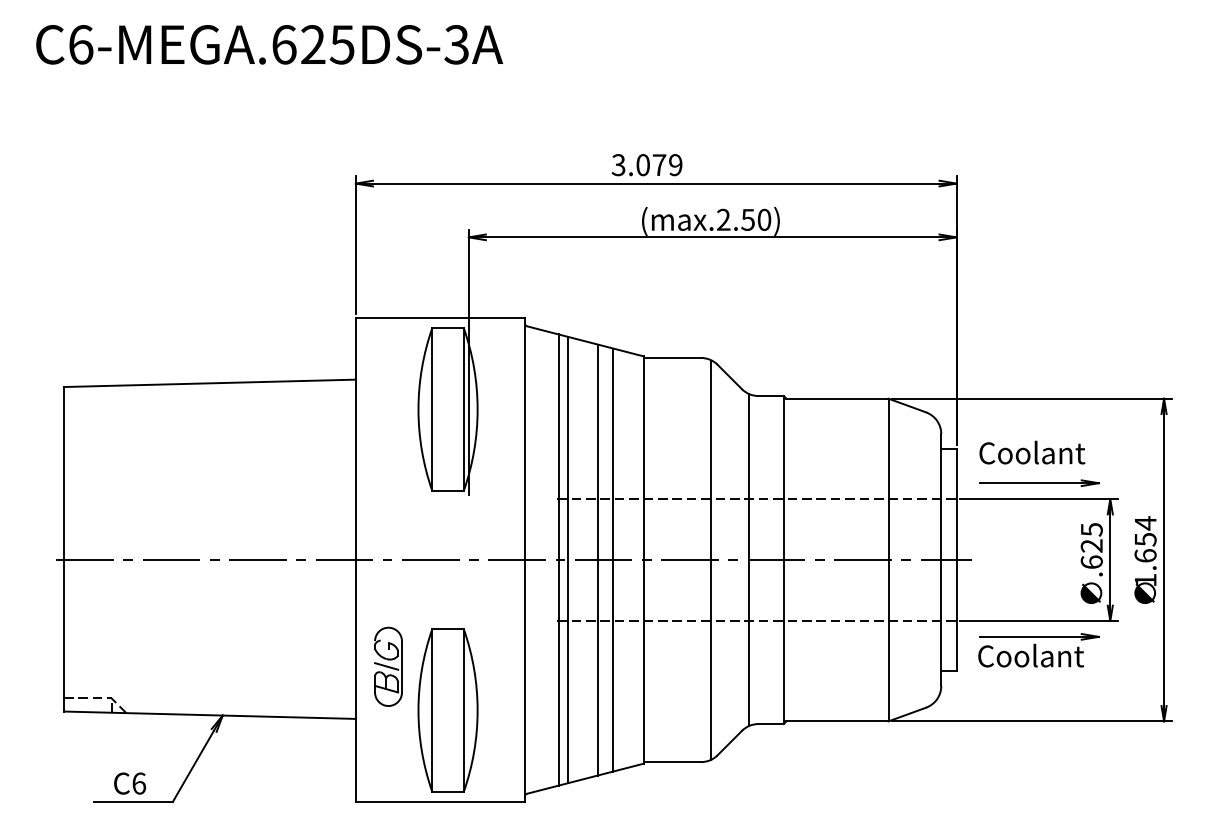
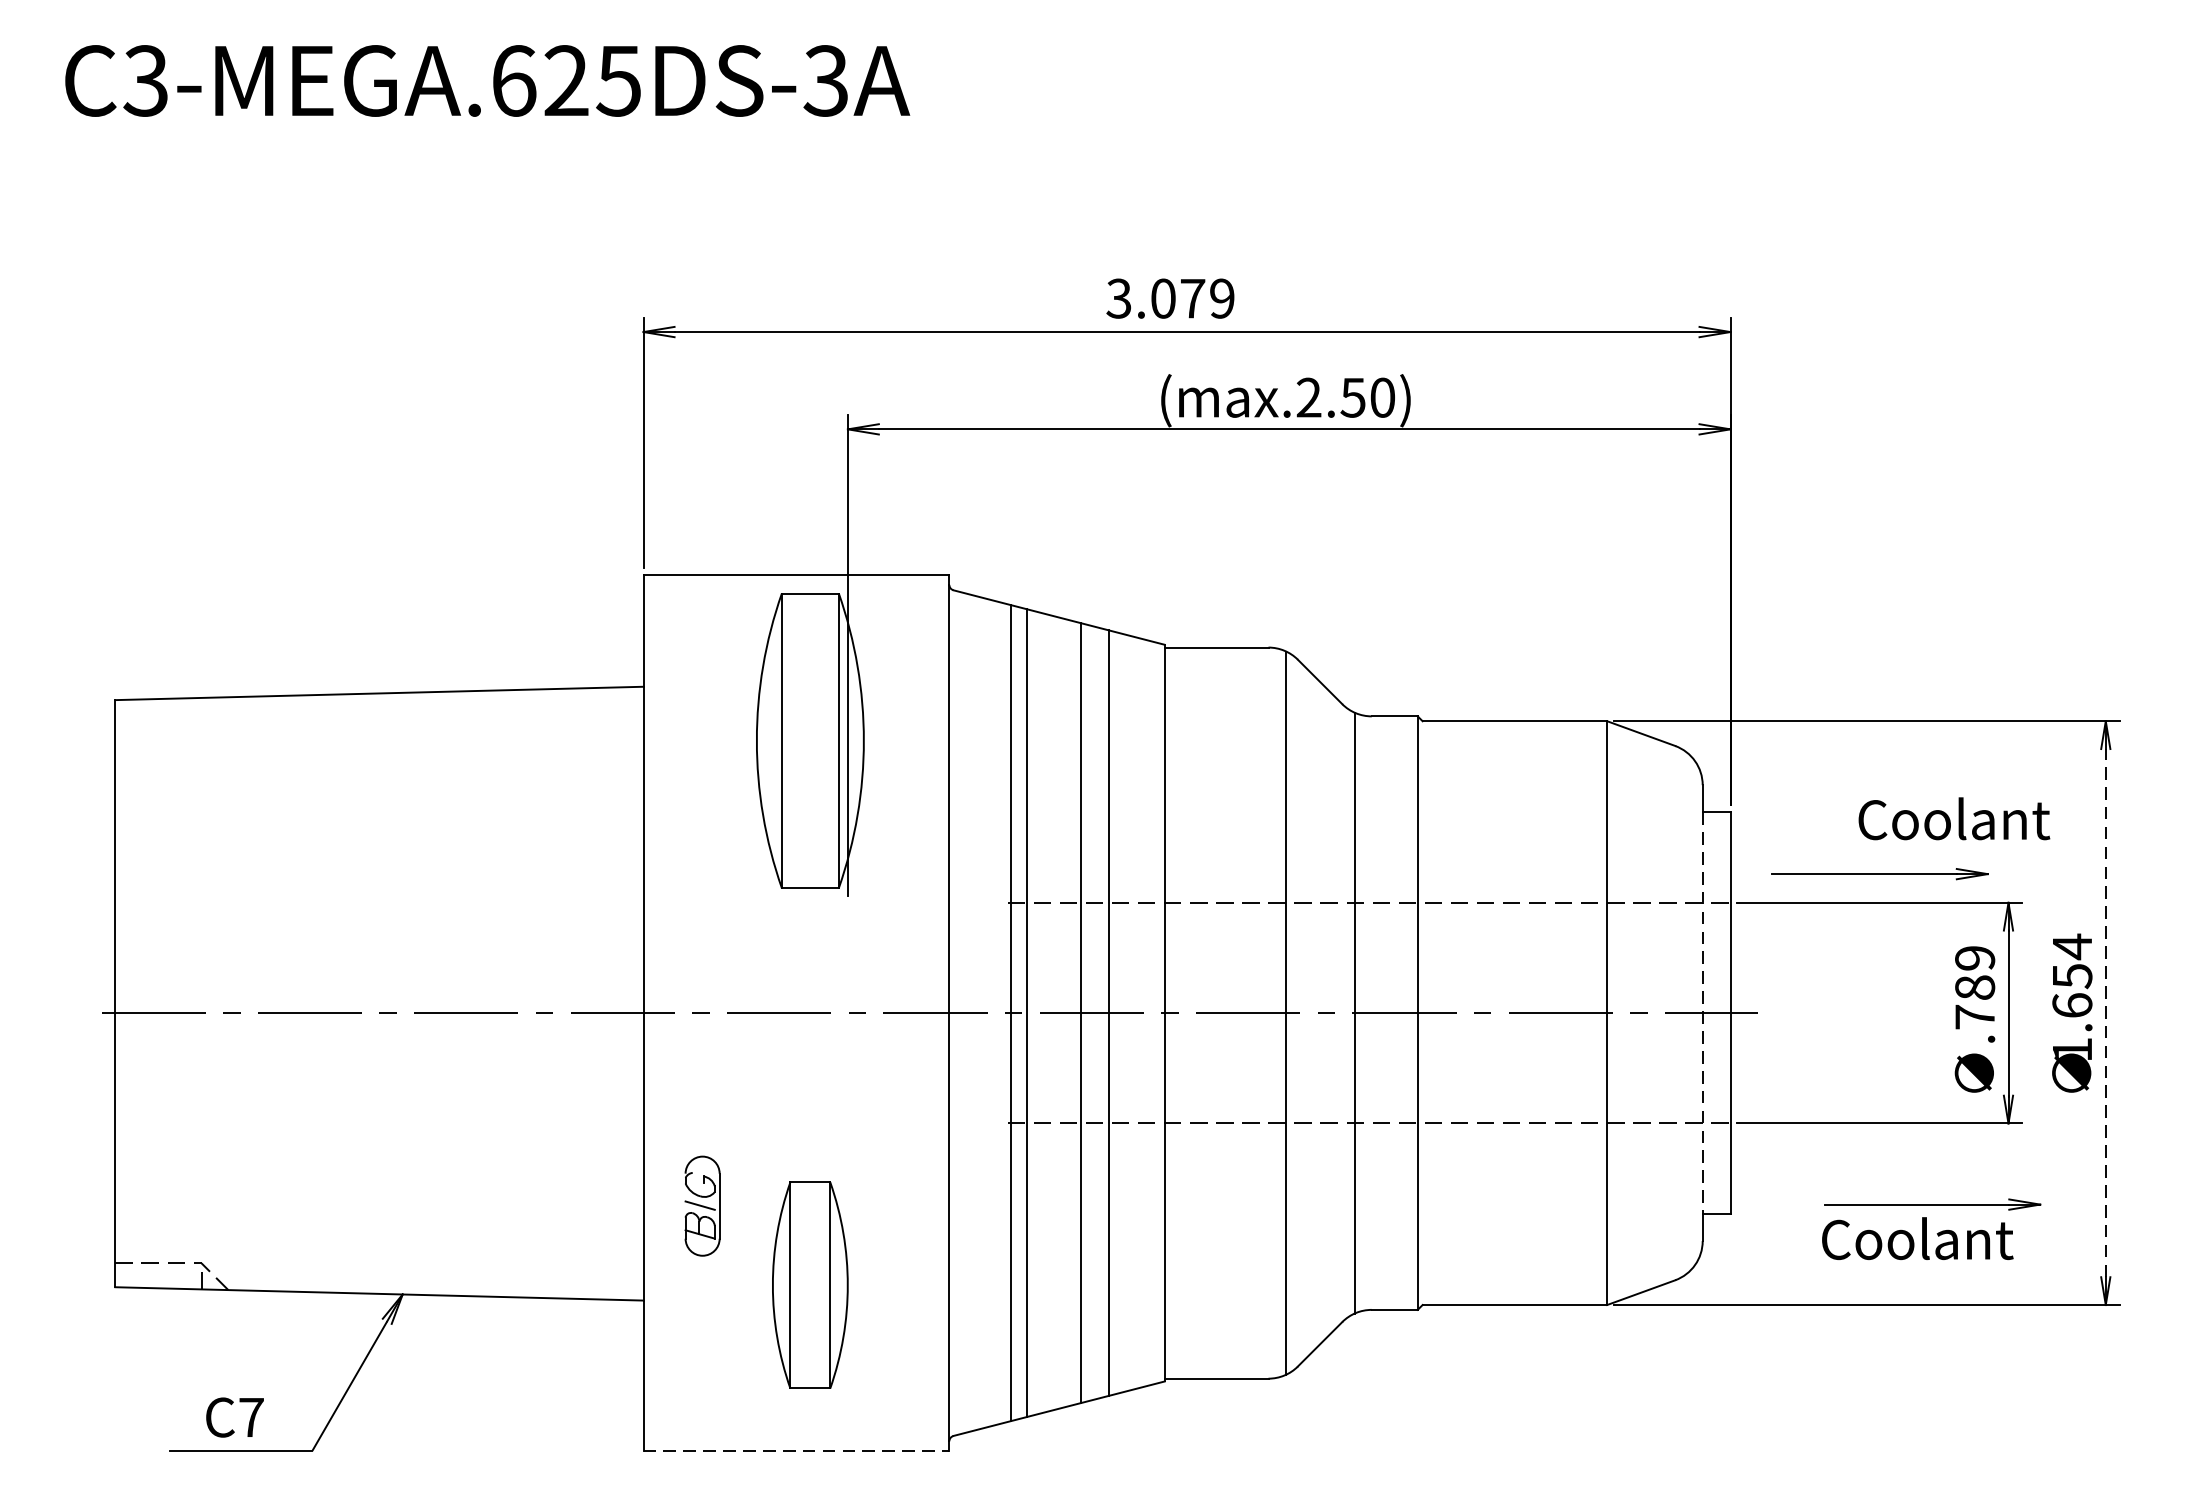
text: (80, 44) -> (145, 80), C6-MEGA.625DS-3A -> C3-MEGA.625DS-3A
text: (1032, 452) -> (1954, 818), moved
text: (1091, 545) -> (1974, 986), .625 -> .789
line: (941, 560) -> (1703, 1013), solid -> dashed
line: (1164, 560) -> (2106, 1013), solid -> dashed
part: (1038, 650) -> (1931, 1229), moved
part: (388, 666) -> (702, 1205), size x0.7
part: (447, 710) -> (809, 1285), size x0.7
text: (139, 783) -> (252, 1417), C6 -> C7
line: (440, 802) -> (796, 1451), solid -> dashed

